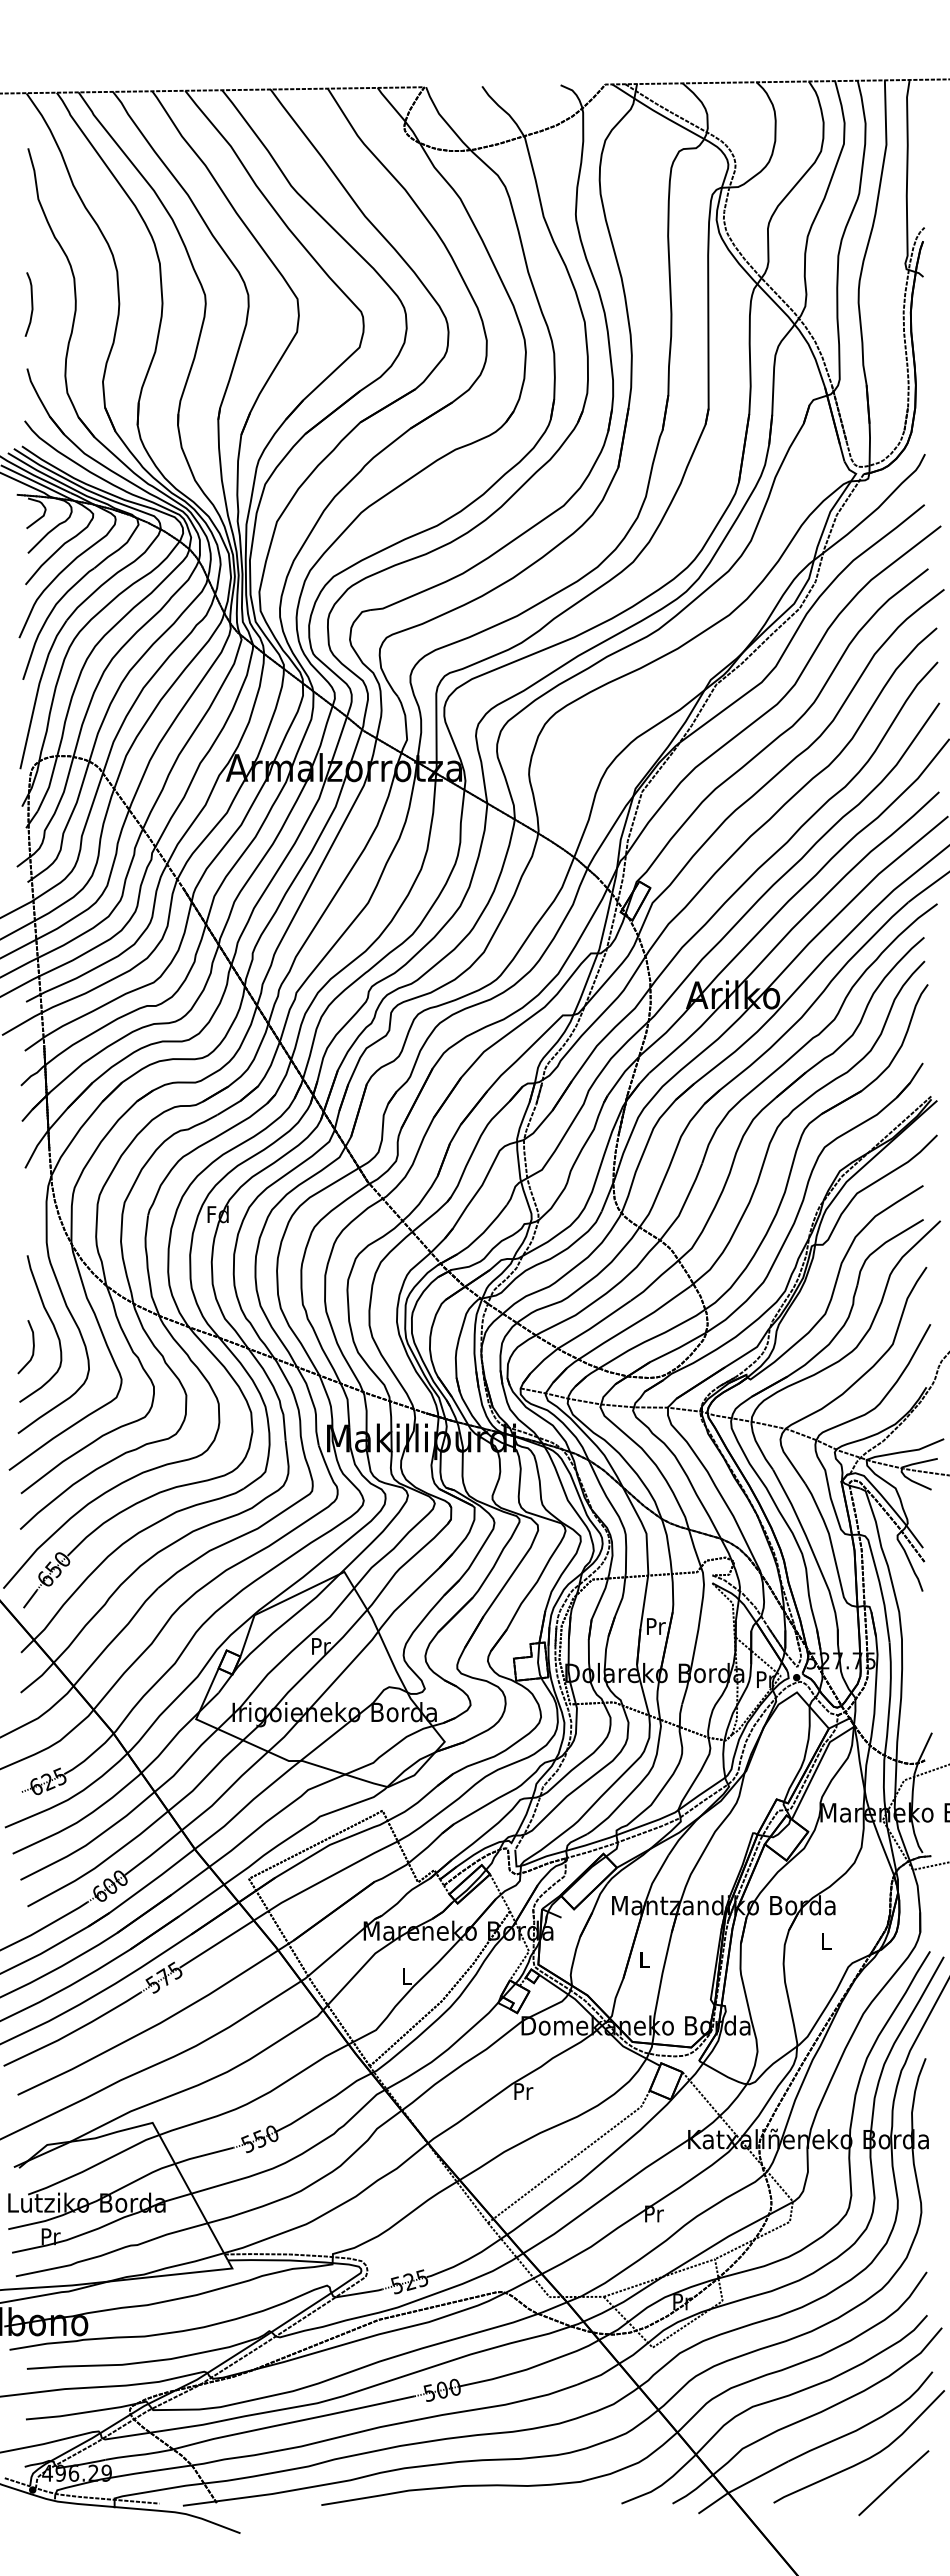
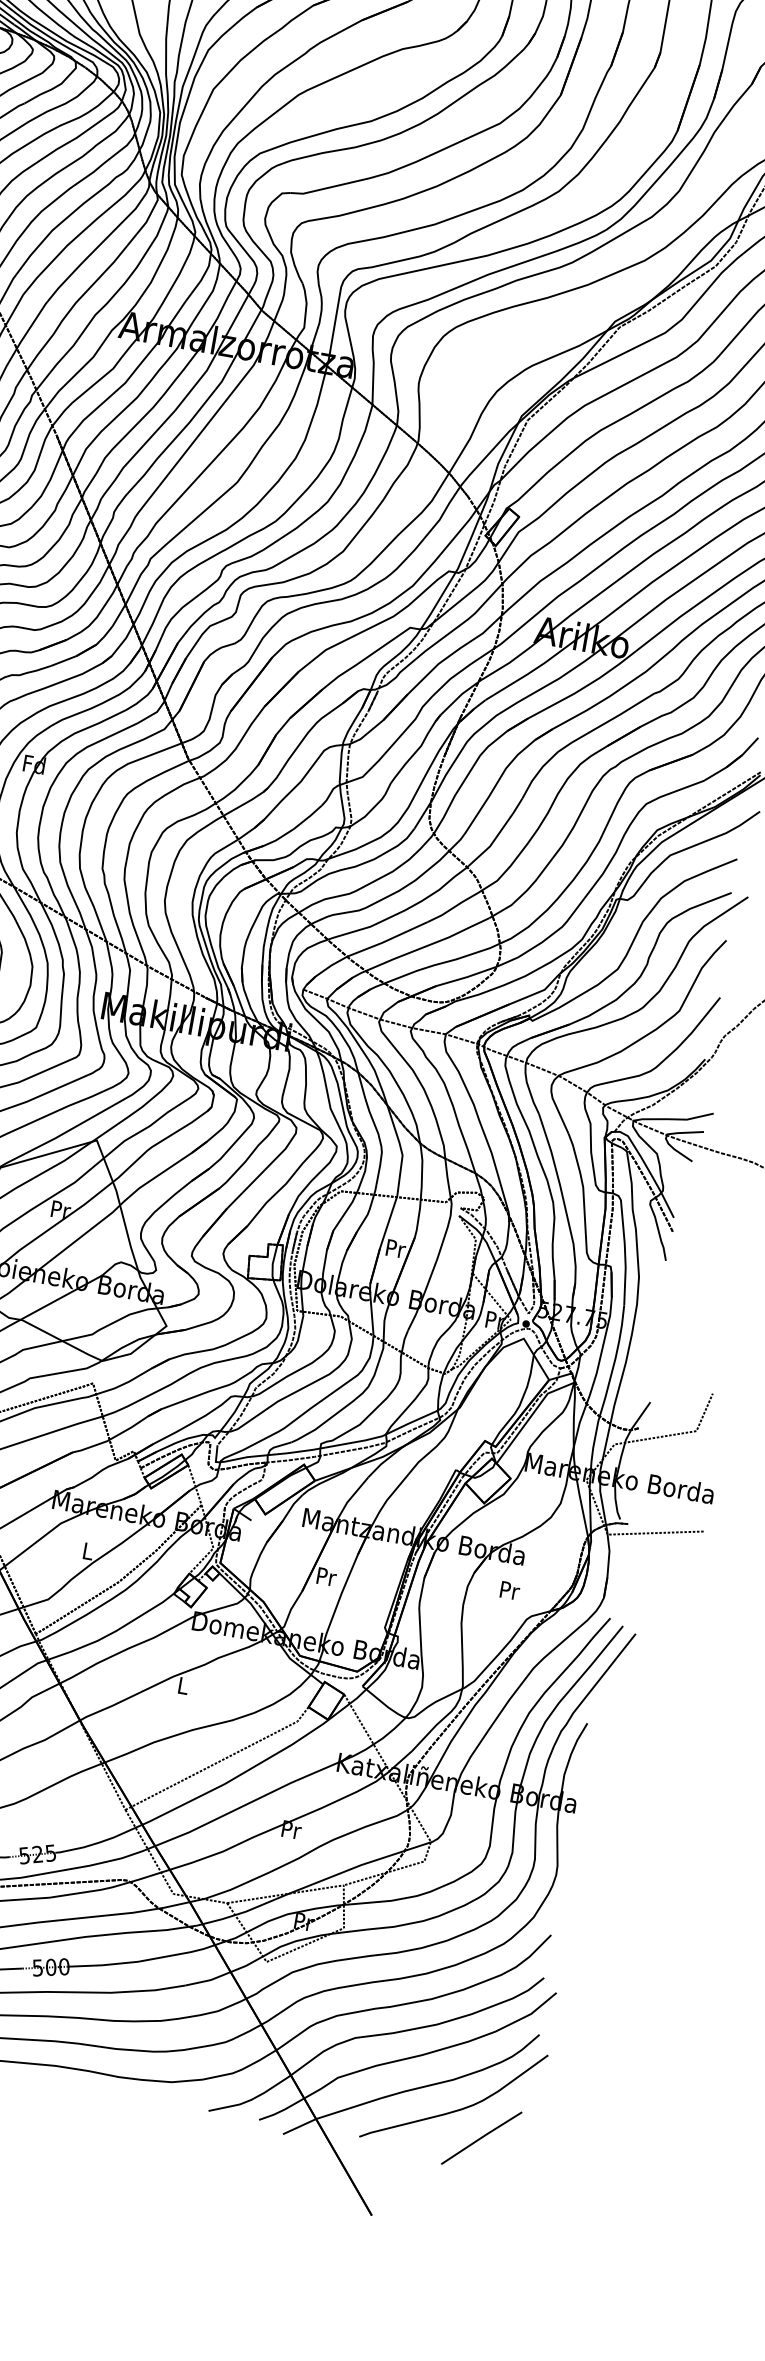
text: (826, 1941) -> (509, 1590), L -> Pr
text: (644, 1959) -> (326, 1576), L -> Pr
text: (523, 2091) -> (183, 1685), Pr -> L

